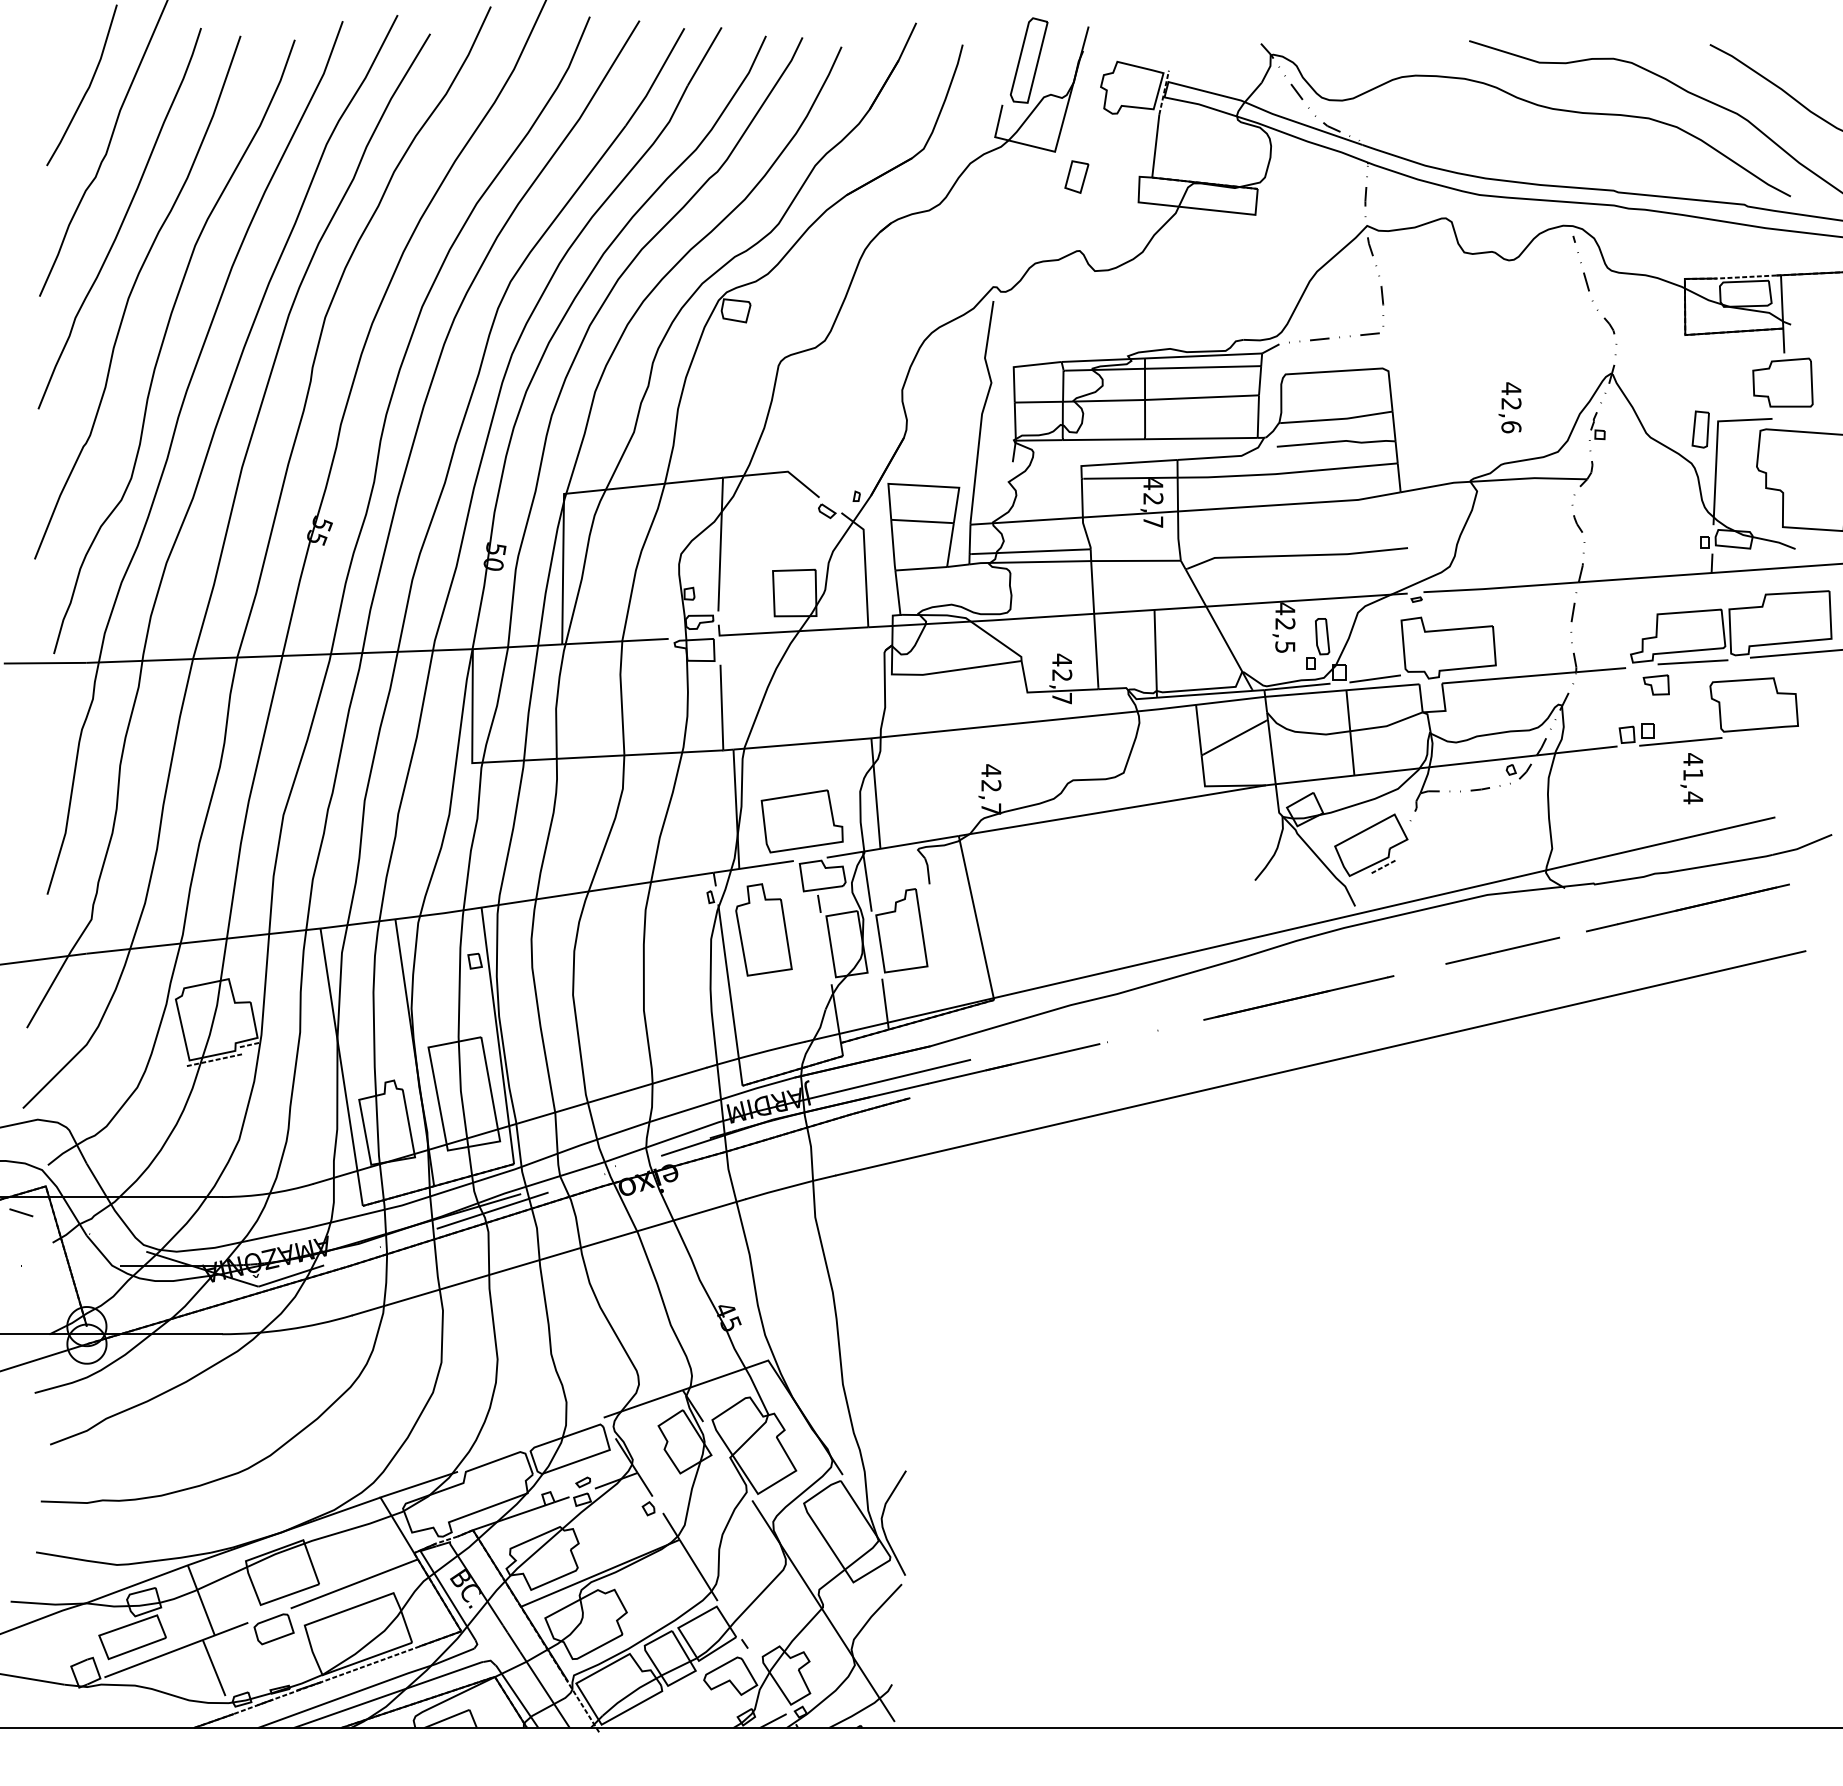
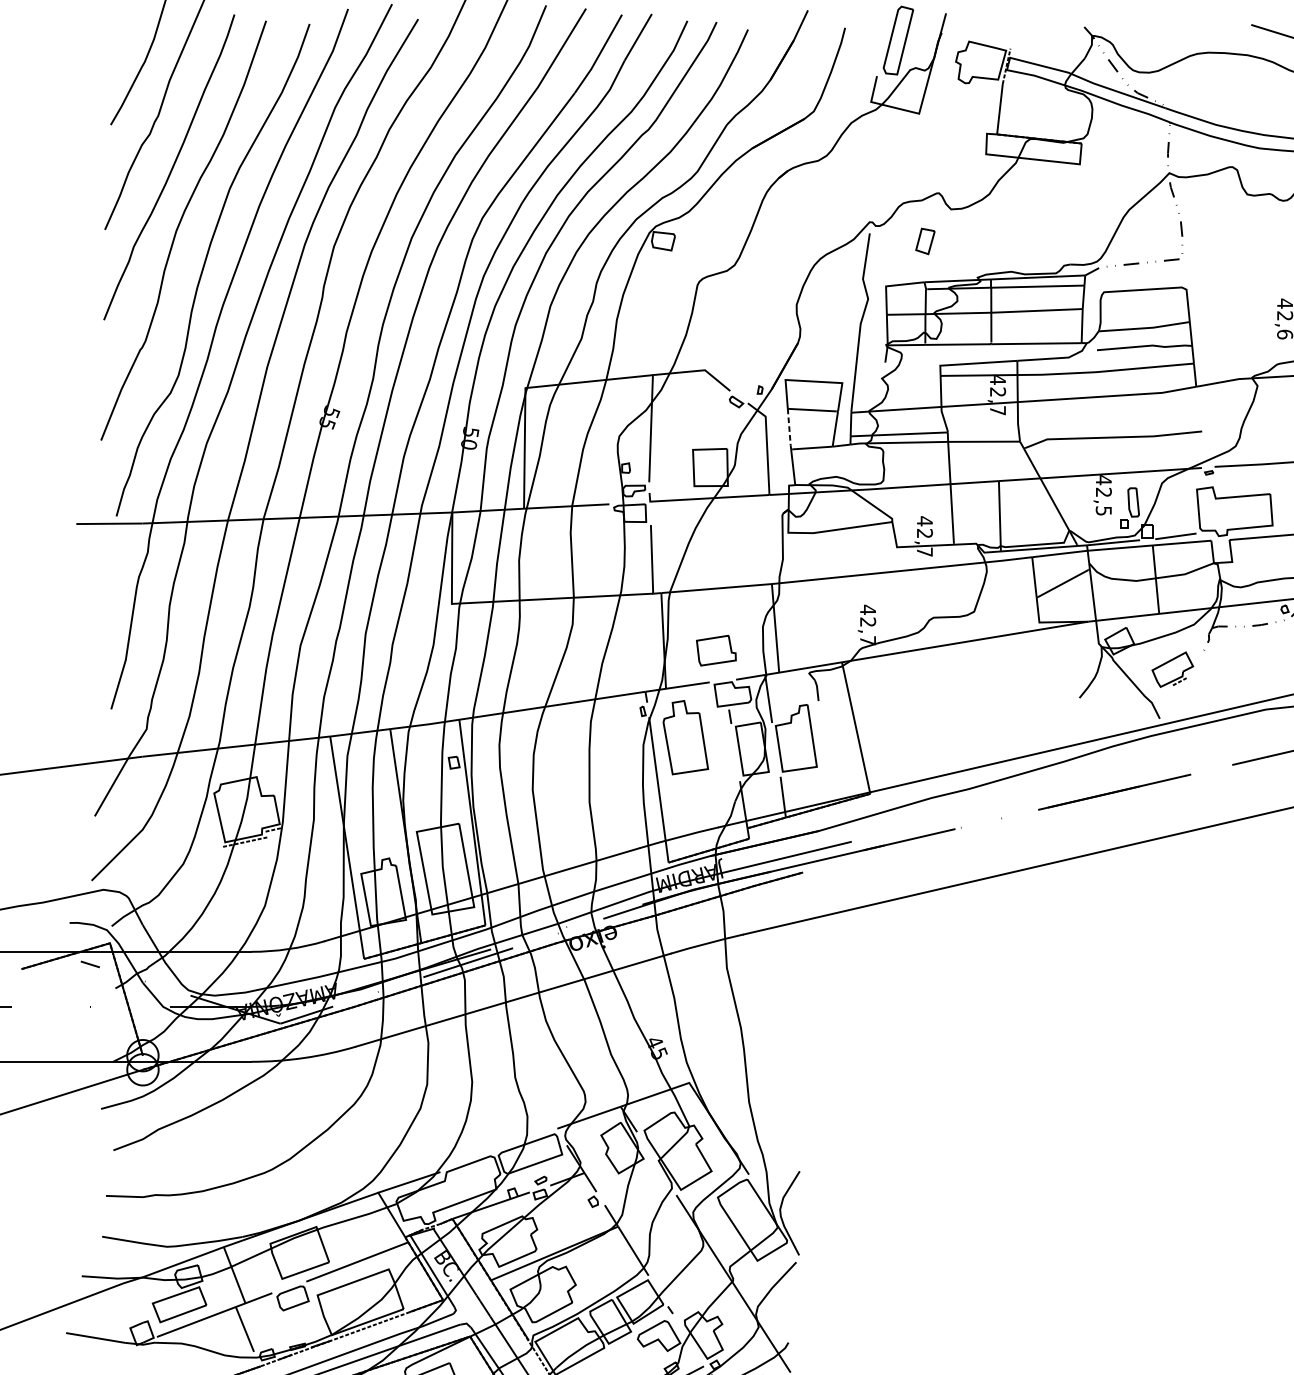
part: (1076, 176) -> (925, 240), moved
line: (893, 545) -> (789, 429), solid -> dashed
part: (801, 821) -> (715, 650), size x0.6
part: (1371, 844) -> (1172, 669), size x0.7

